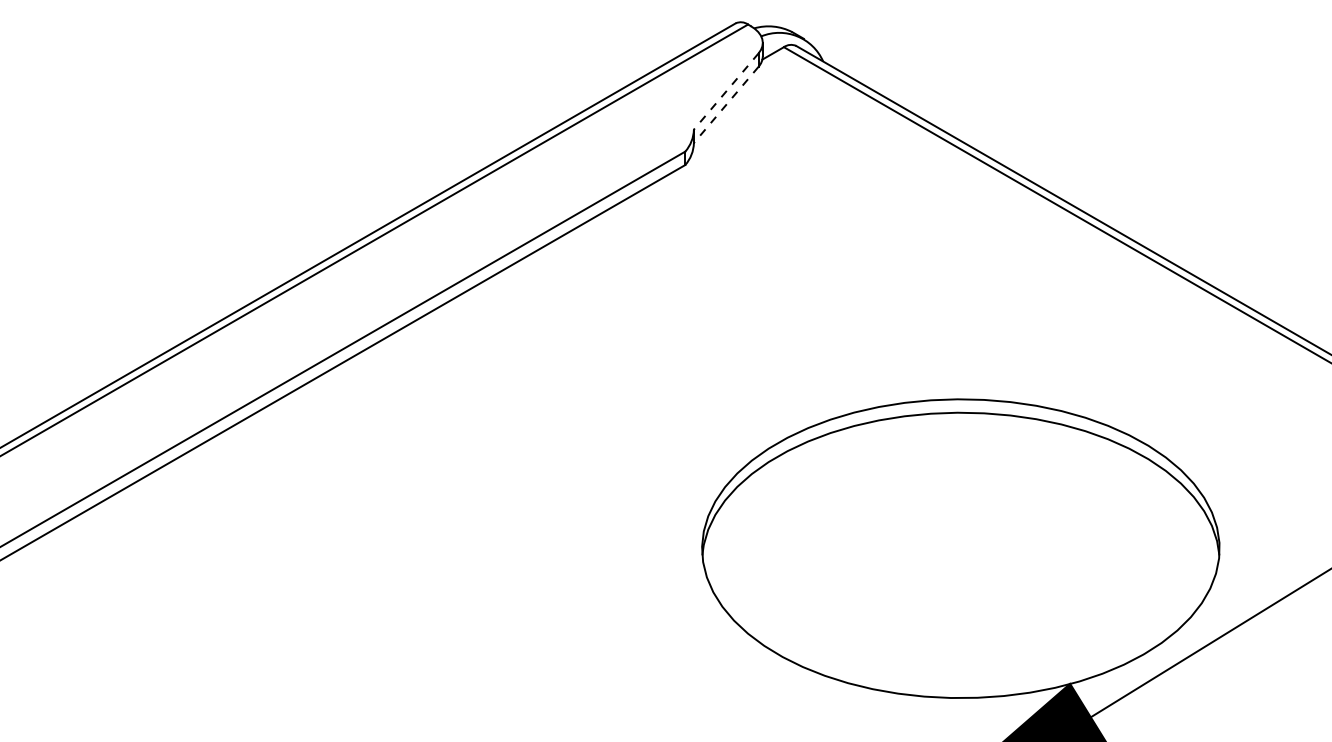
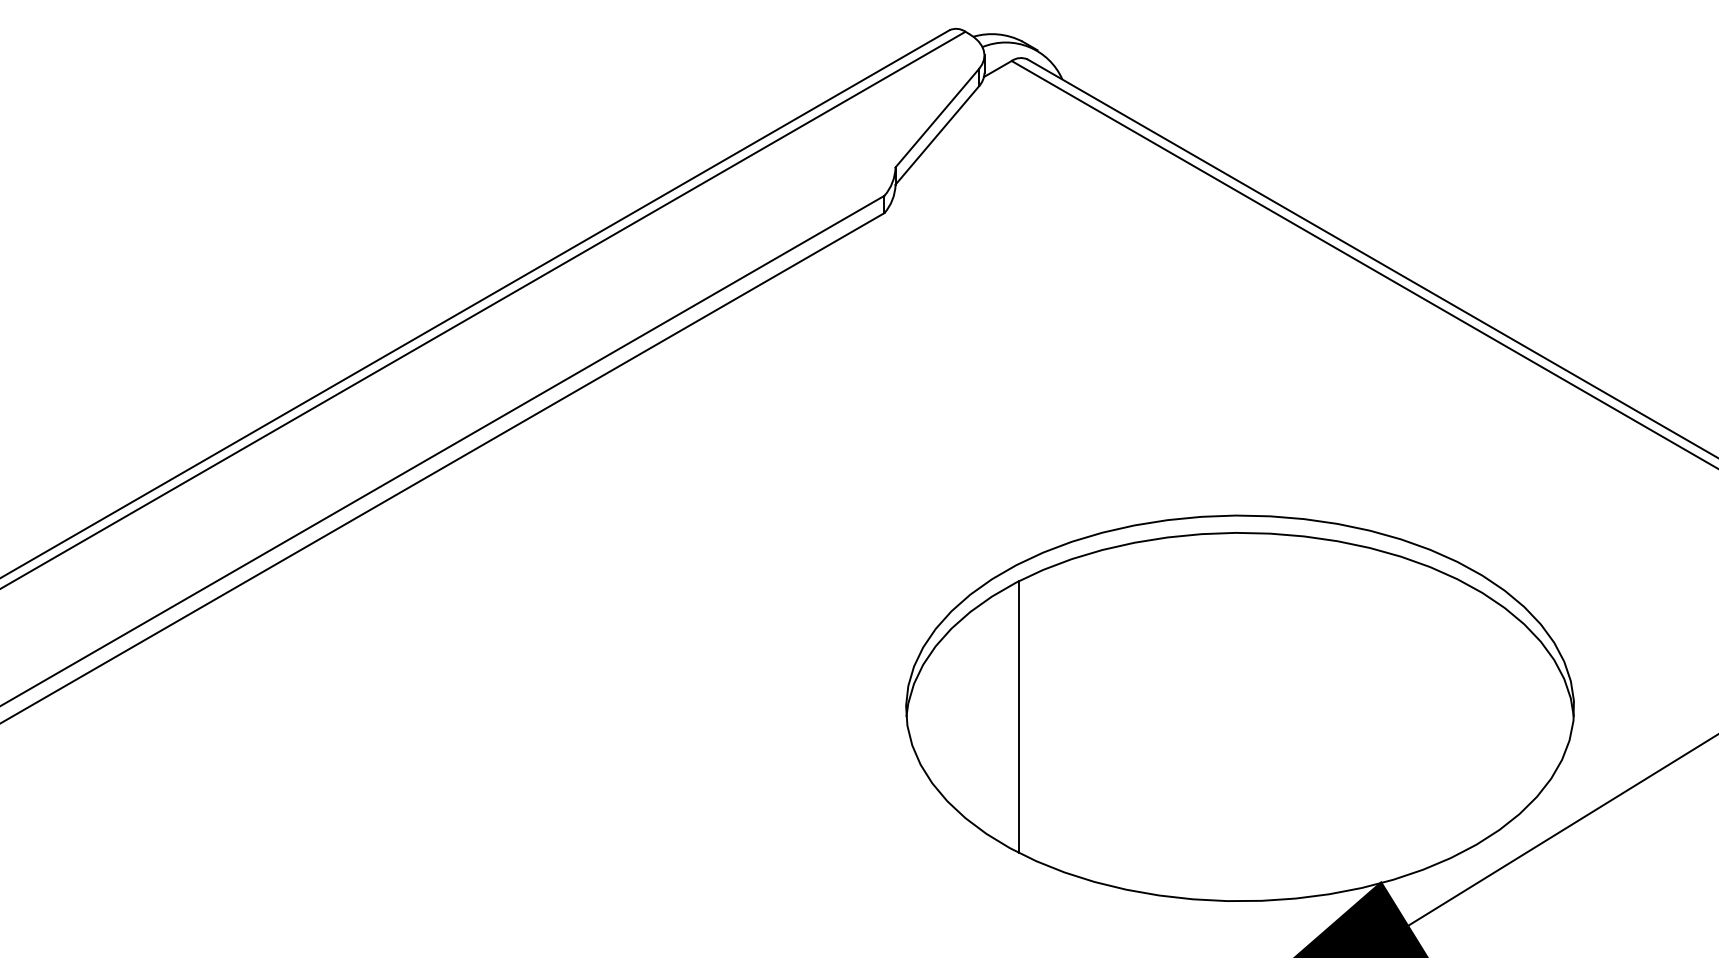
line: (726, 91) -> (937, 118), dashed -> solid
line: (726, 104) -> (937, 135), dashed -> solid
line: (789, 555) -> (1019, 717), added

